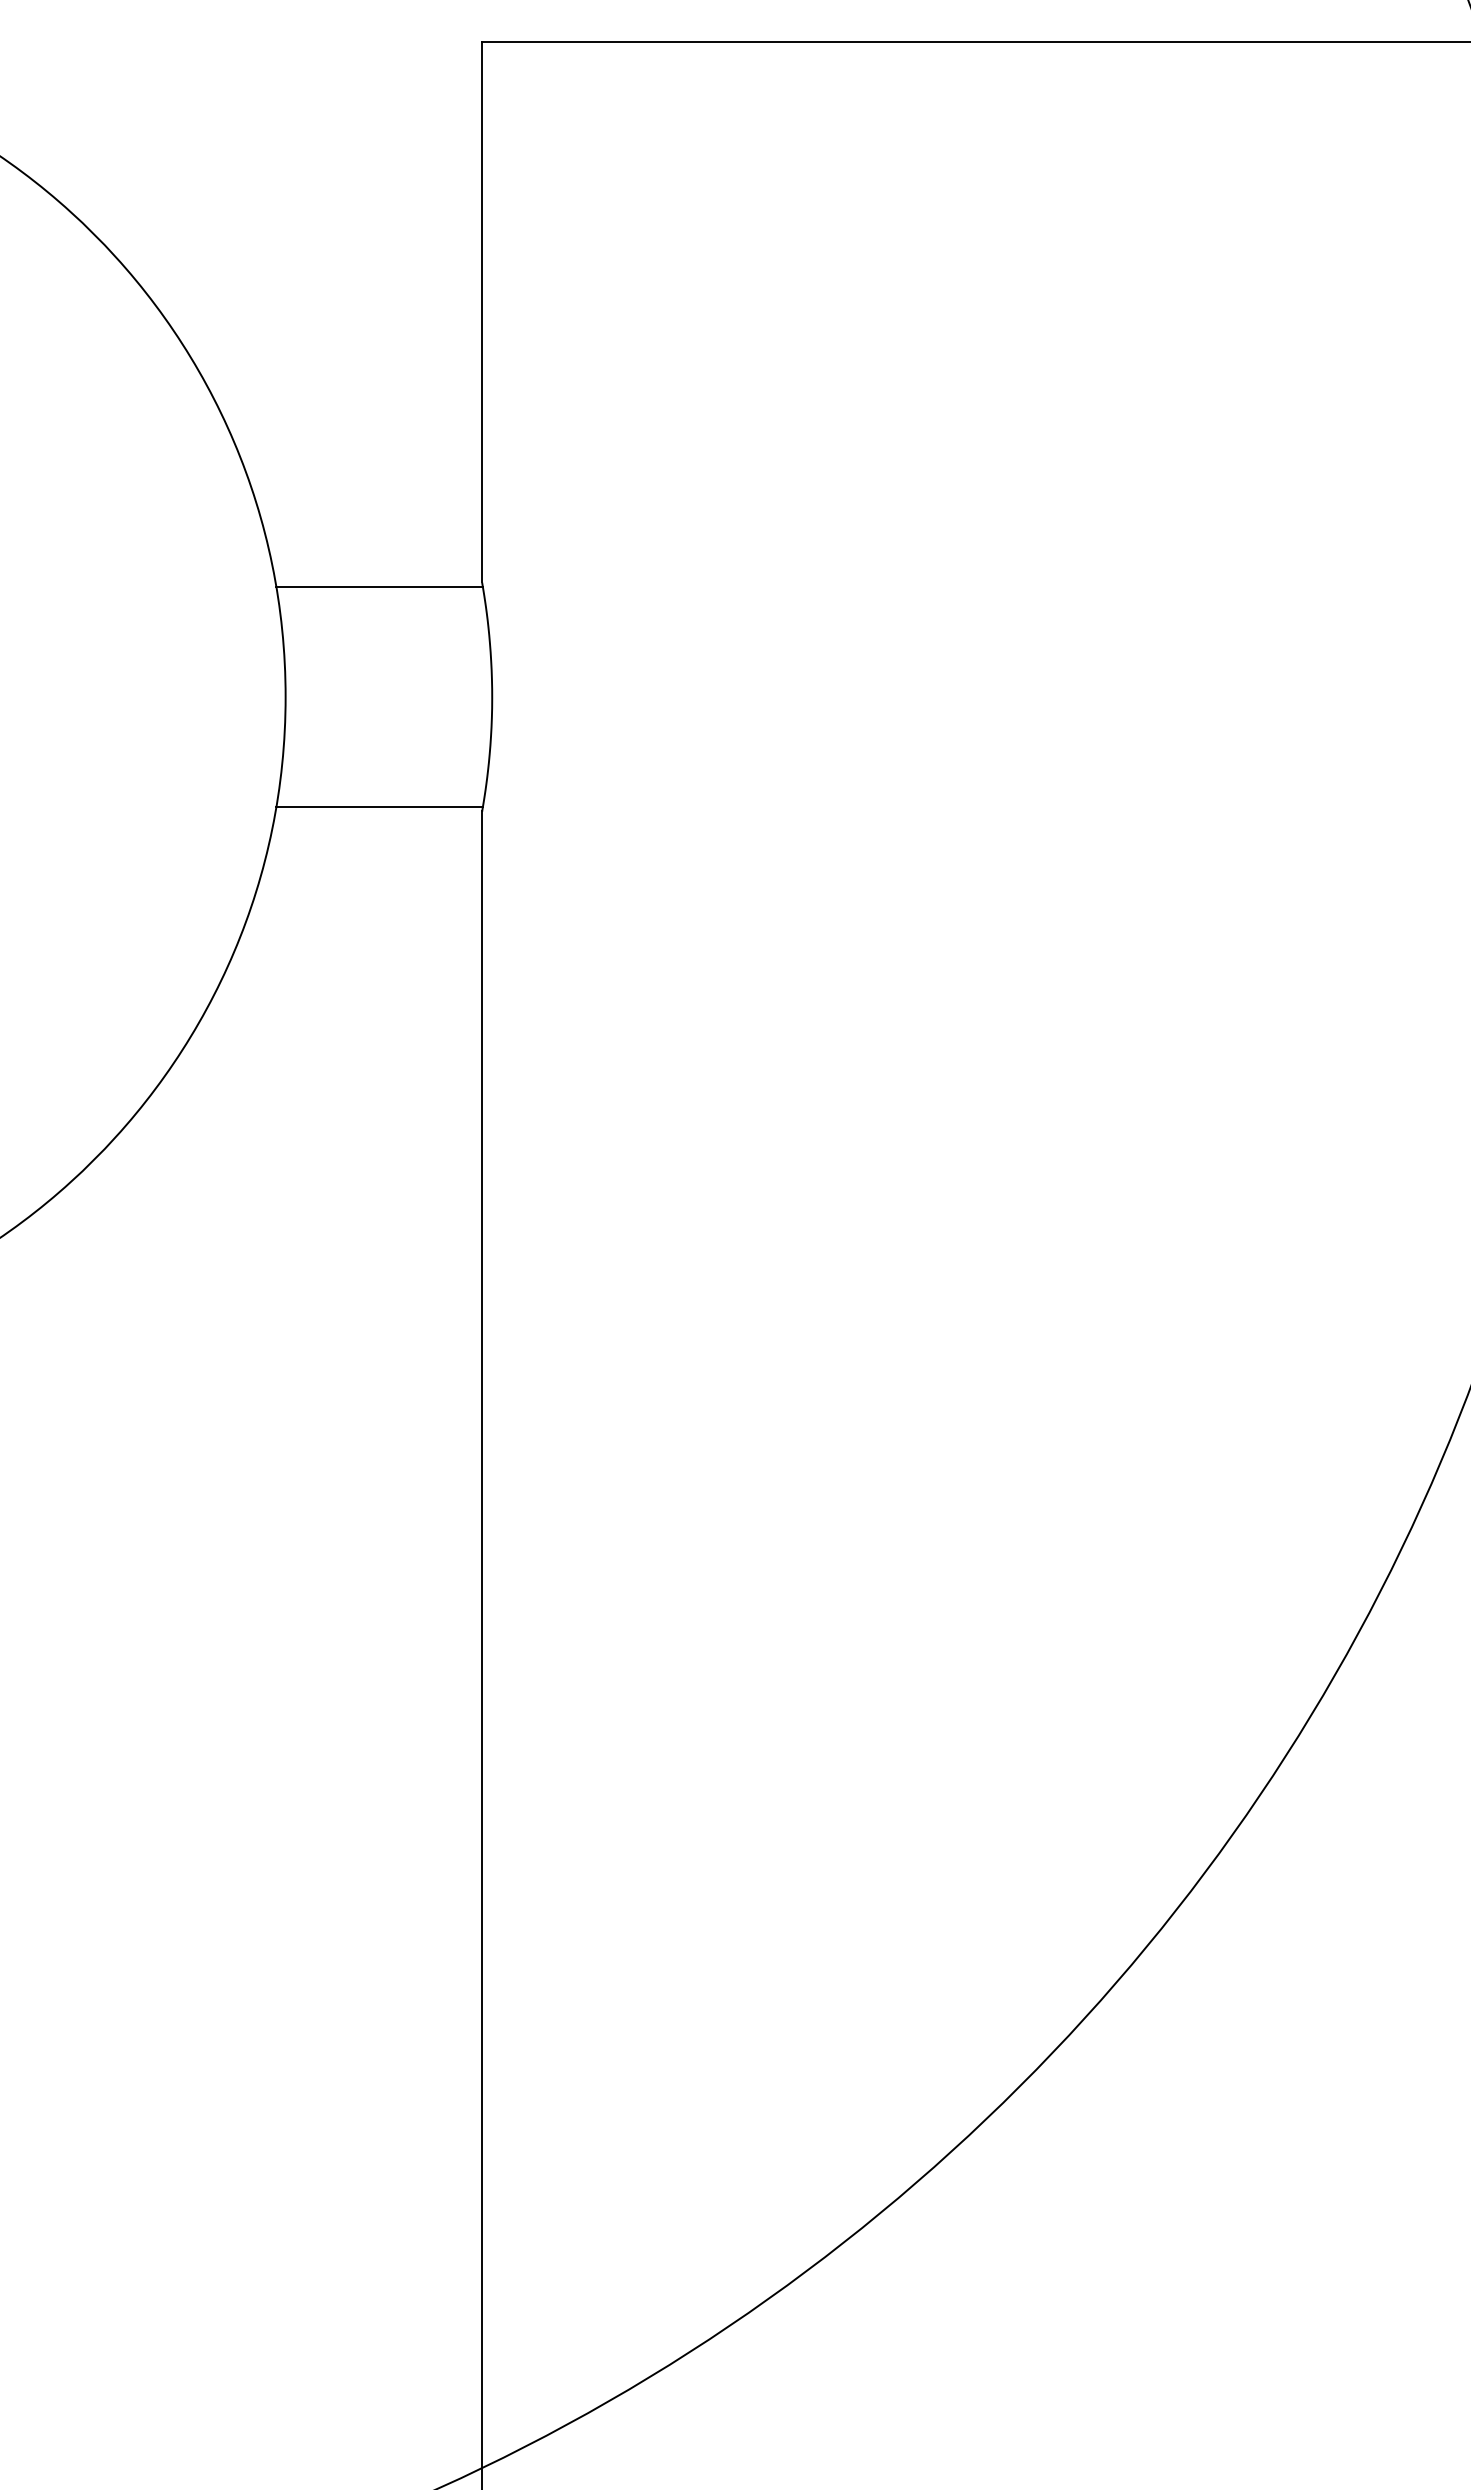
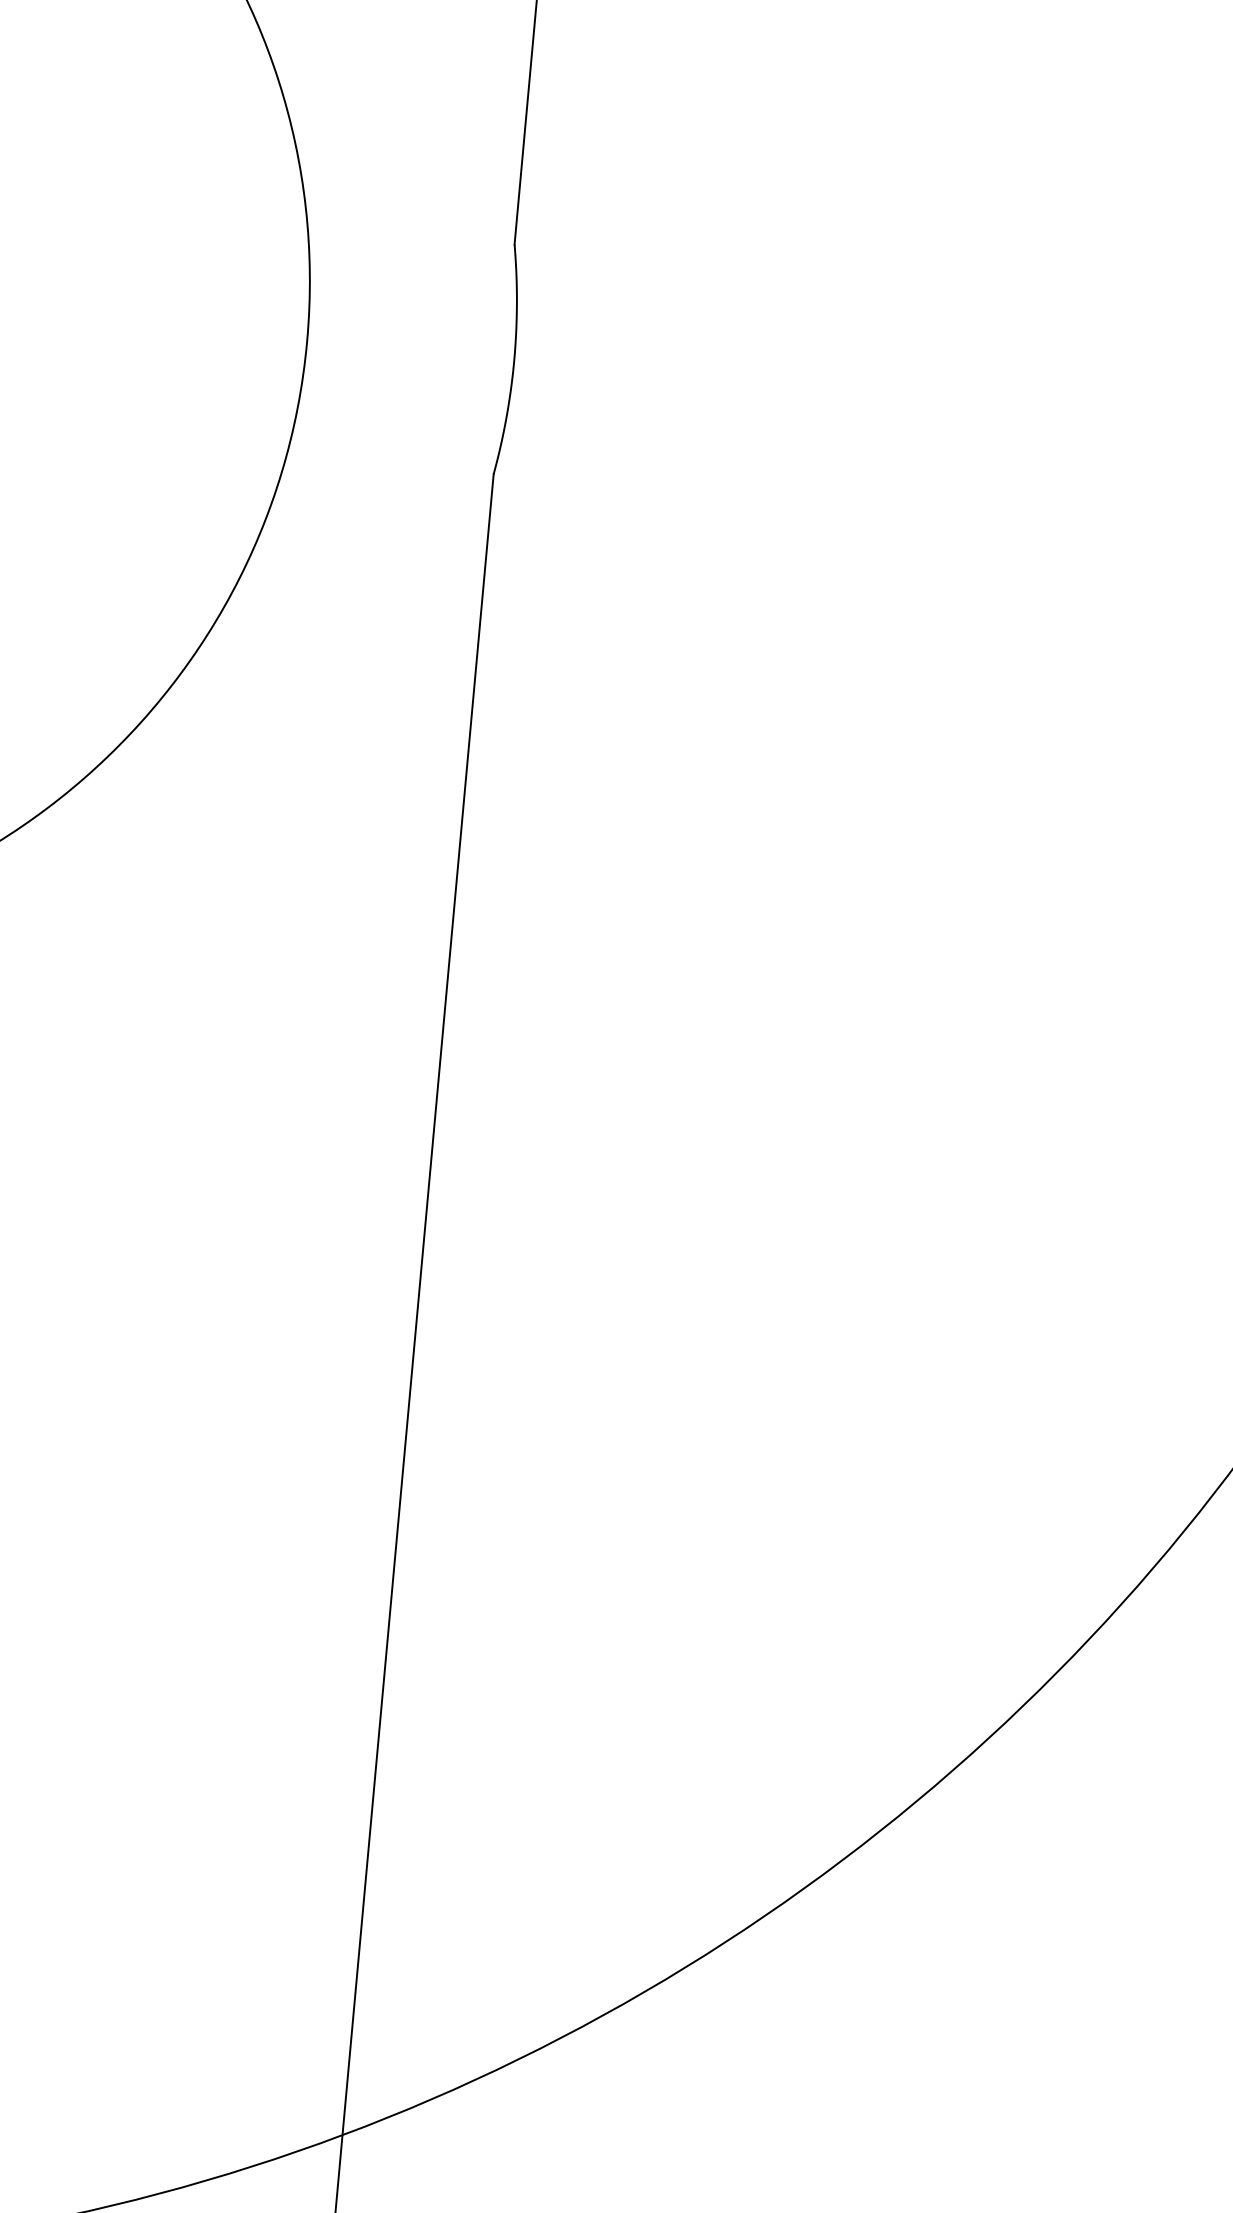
line: (379, 586) -> (411, 239), removed
line: (379, 807) -> (391, 460), removed

